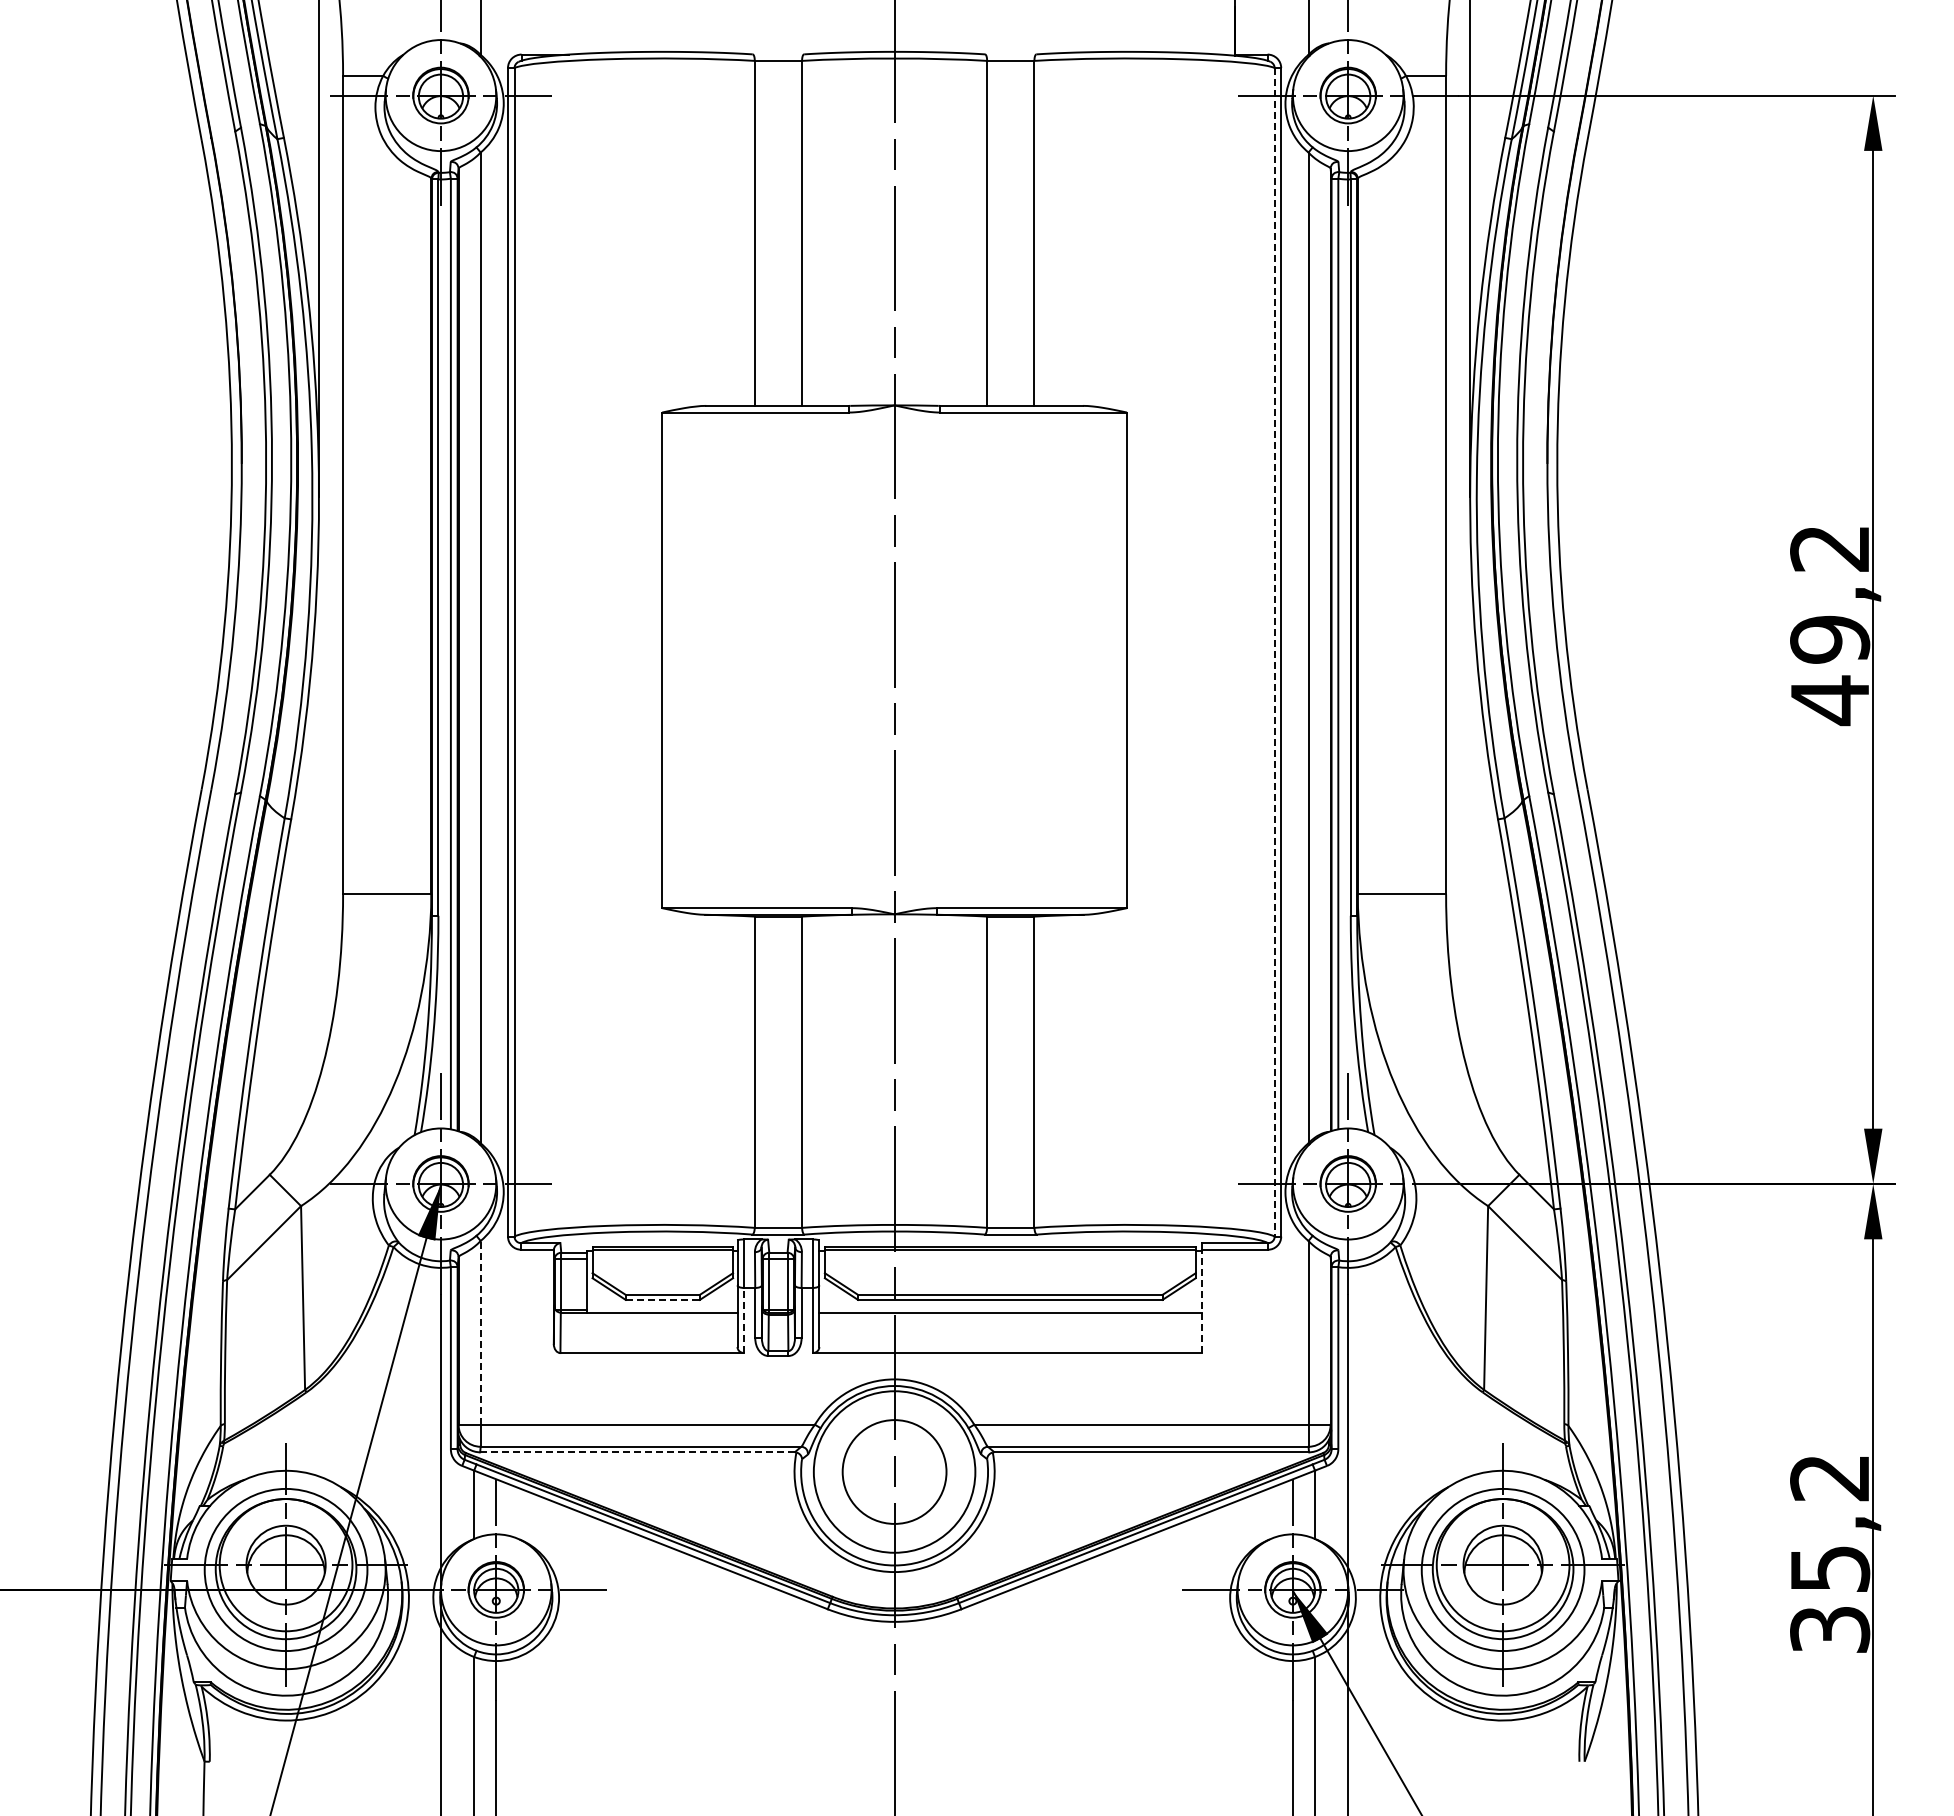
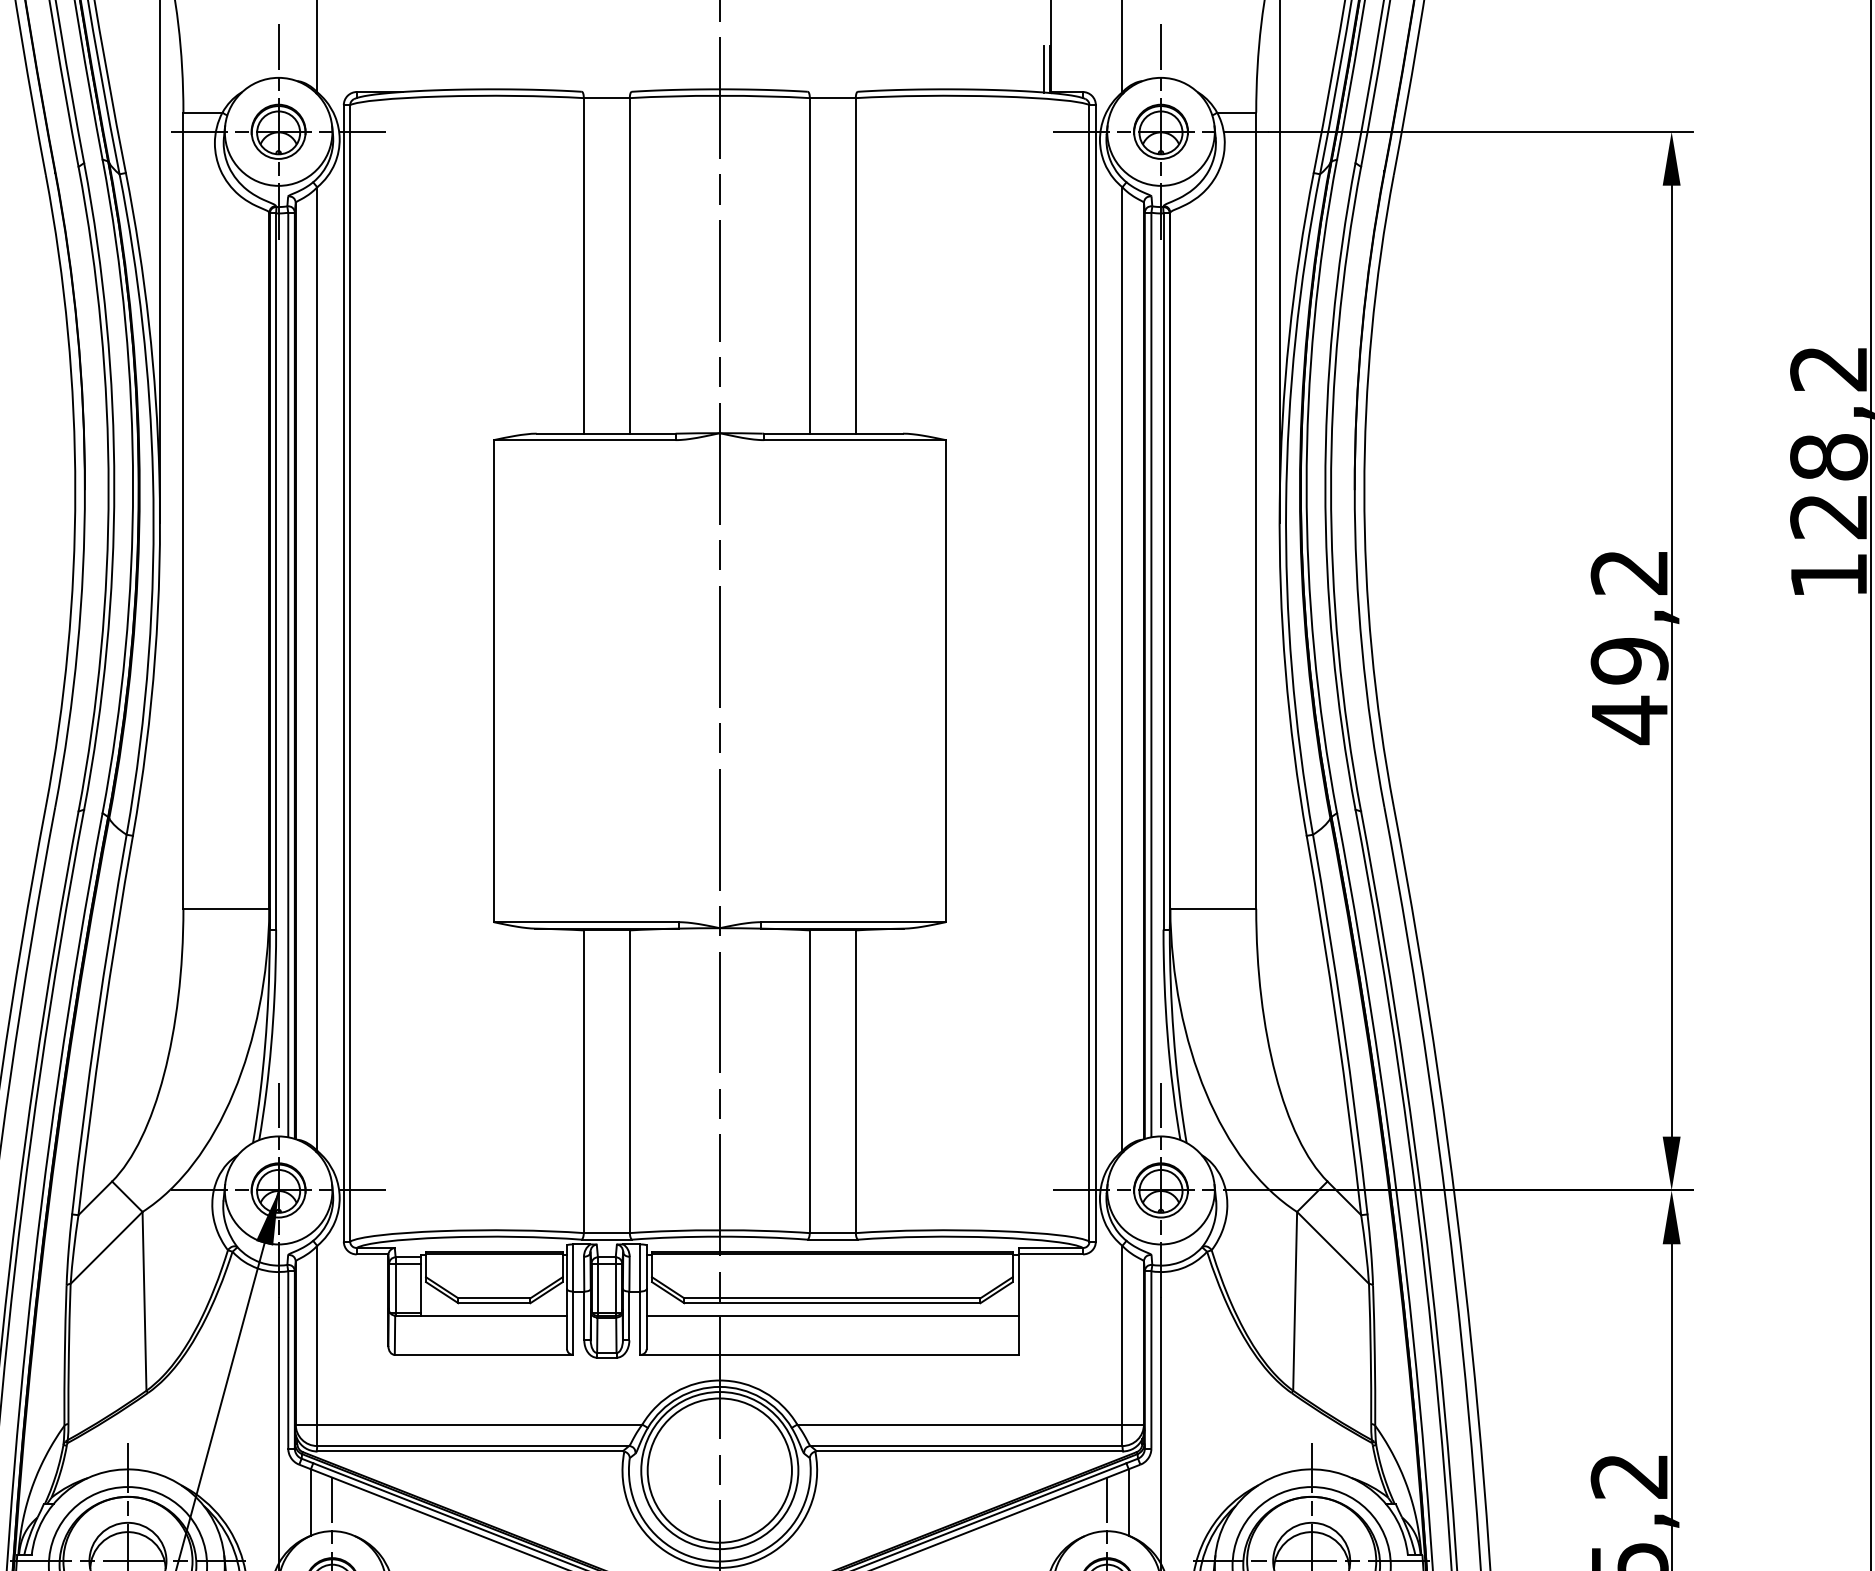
line: (1227, 31) -> (1043, 69), added
line: (1274, 652) -> (1089, 673), dashed -> solid
line: (663, 1299) -> (495, 1302), dashed -> solid
line: (1202, 1301) -> (1019, 1304), dashed -> solid
line: (744, 1320) -> (573, 1323), dashed -> solid
line: (480, 1332) -> (317, 1334), dashed -> solid
line: (636, 1452) -> (468, 1451), dashed -> solid
circle: (894, 1471) -> (719, 1470), size x1.43

